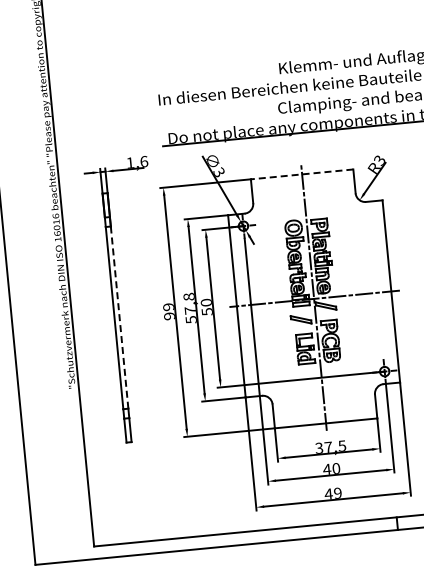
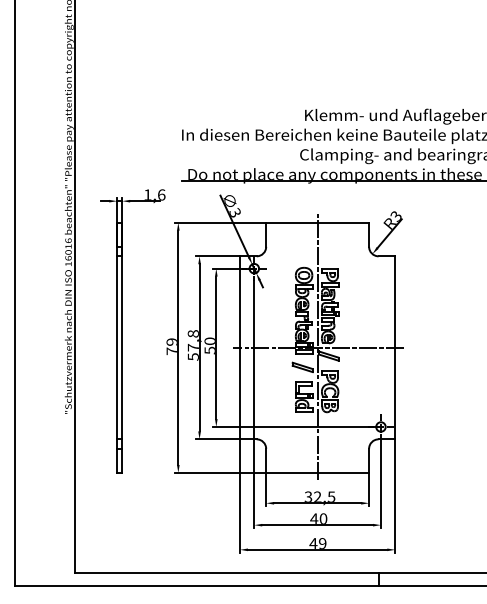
line: (301, 174) -> (317, 222), dashed -> solid
text: (169, 316) -> (171, 351), 99 -> 79
line: (119, 317) -> (122, 347), dashed -> solid
text: (328, 446) -> (317, 496), 37,5 -> 32,5

